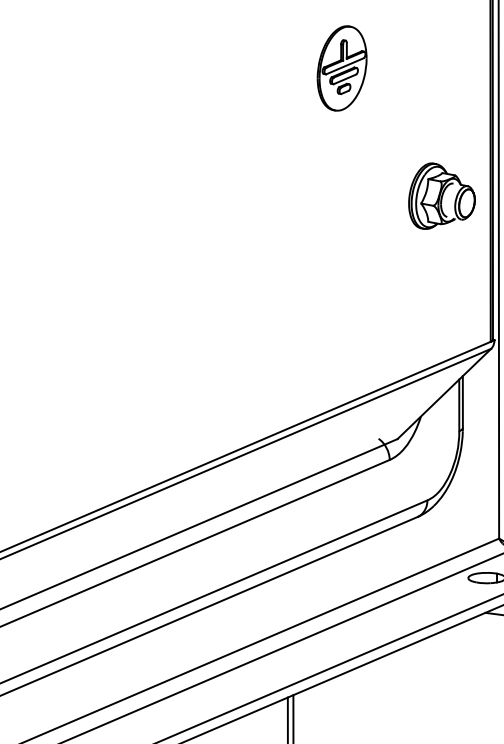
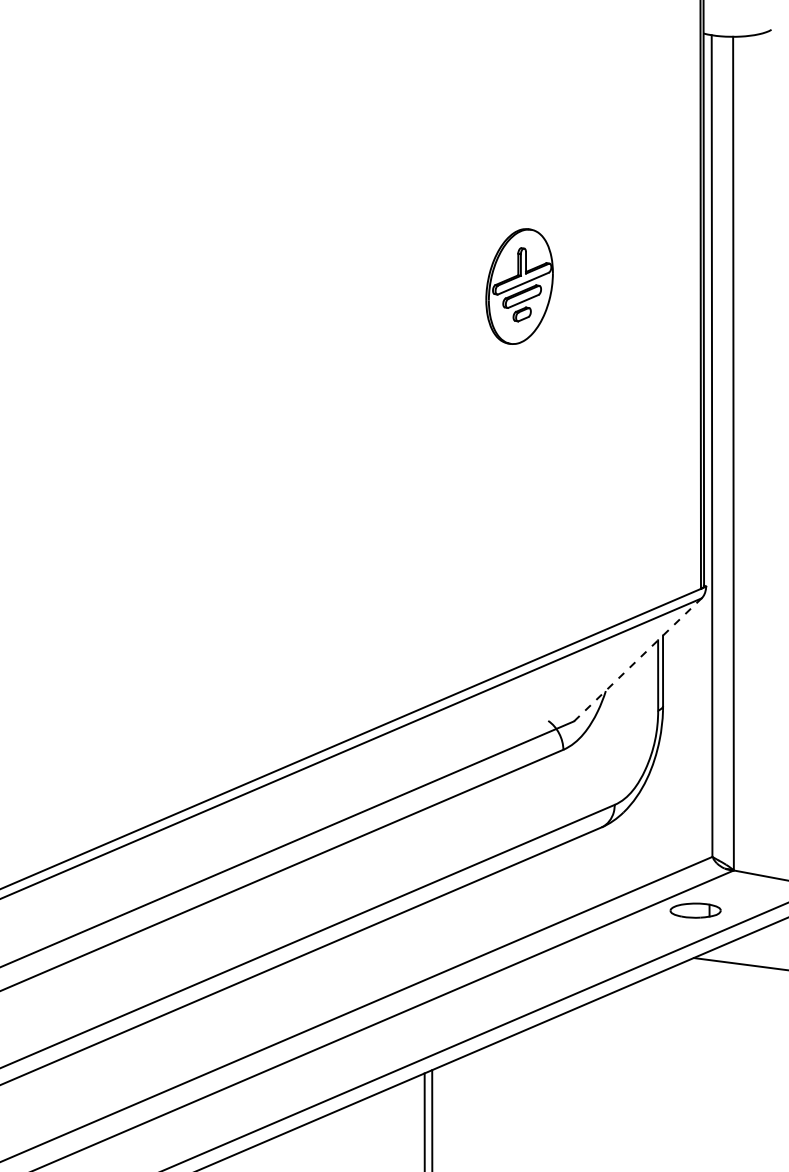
part: (342, 68) -> (519, 286), moved
part: (441, 196) -> (634, 390), removed
line: (444, 393) -> (637, 659), solid -> dashed

